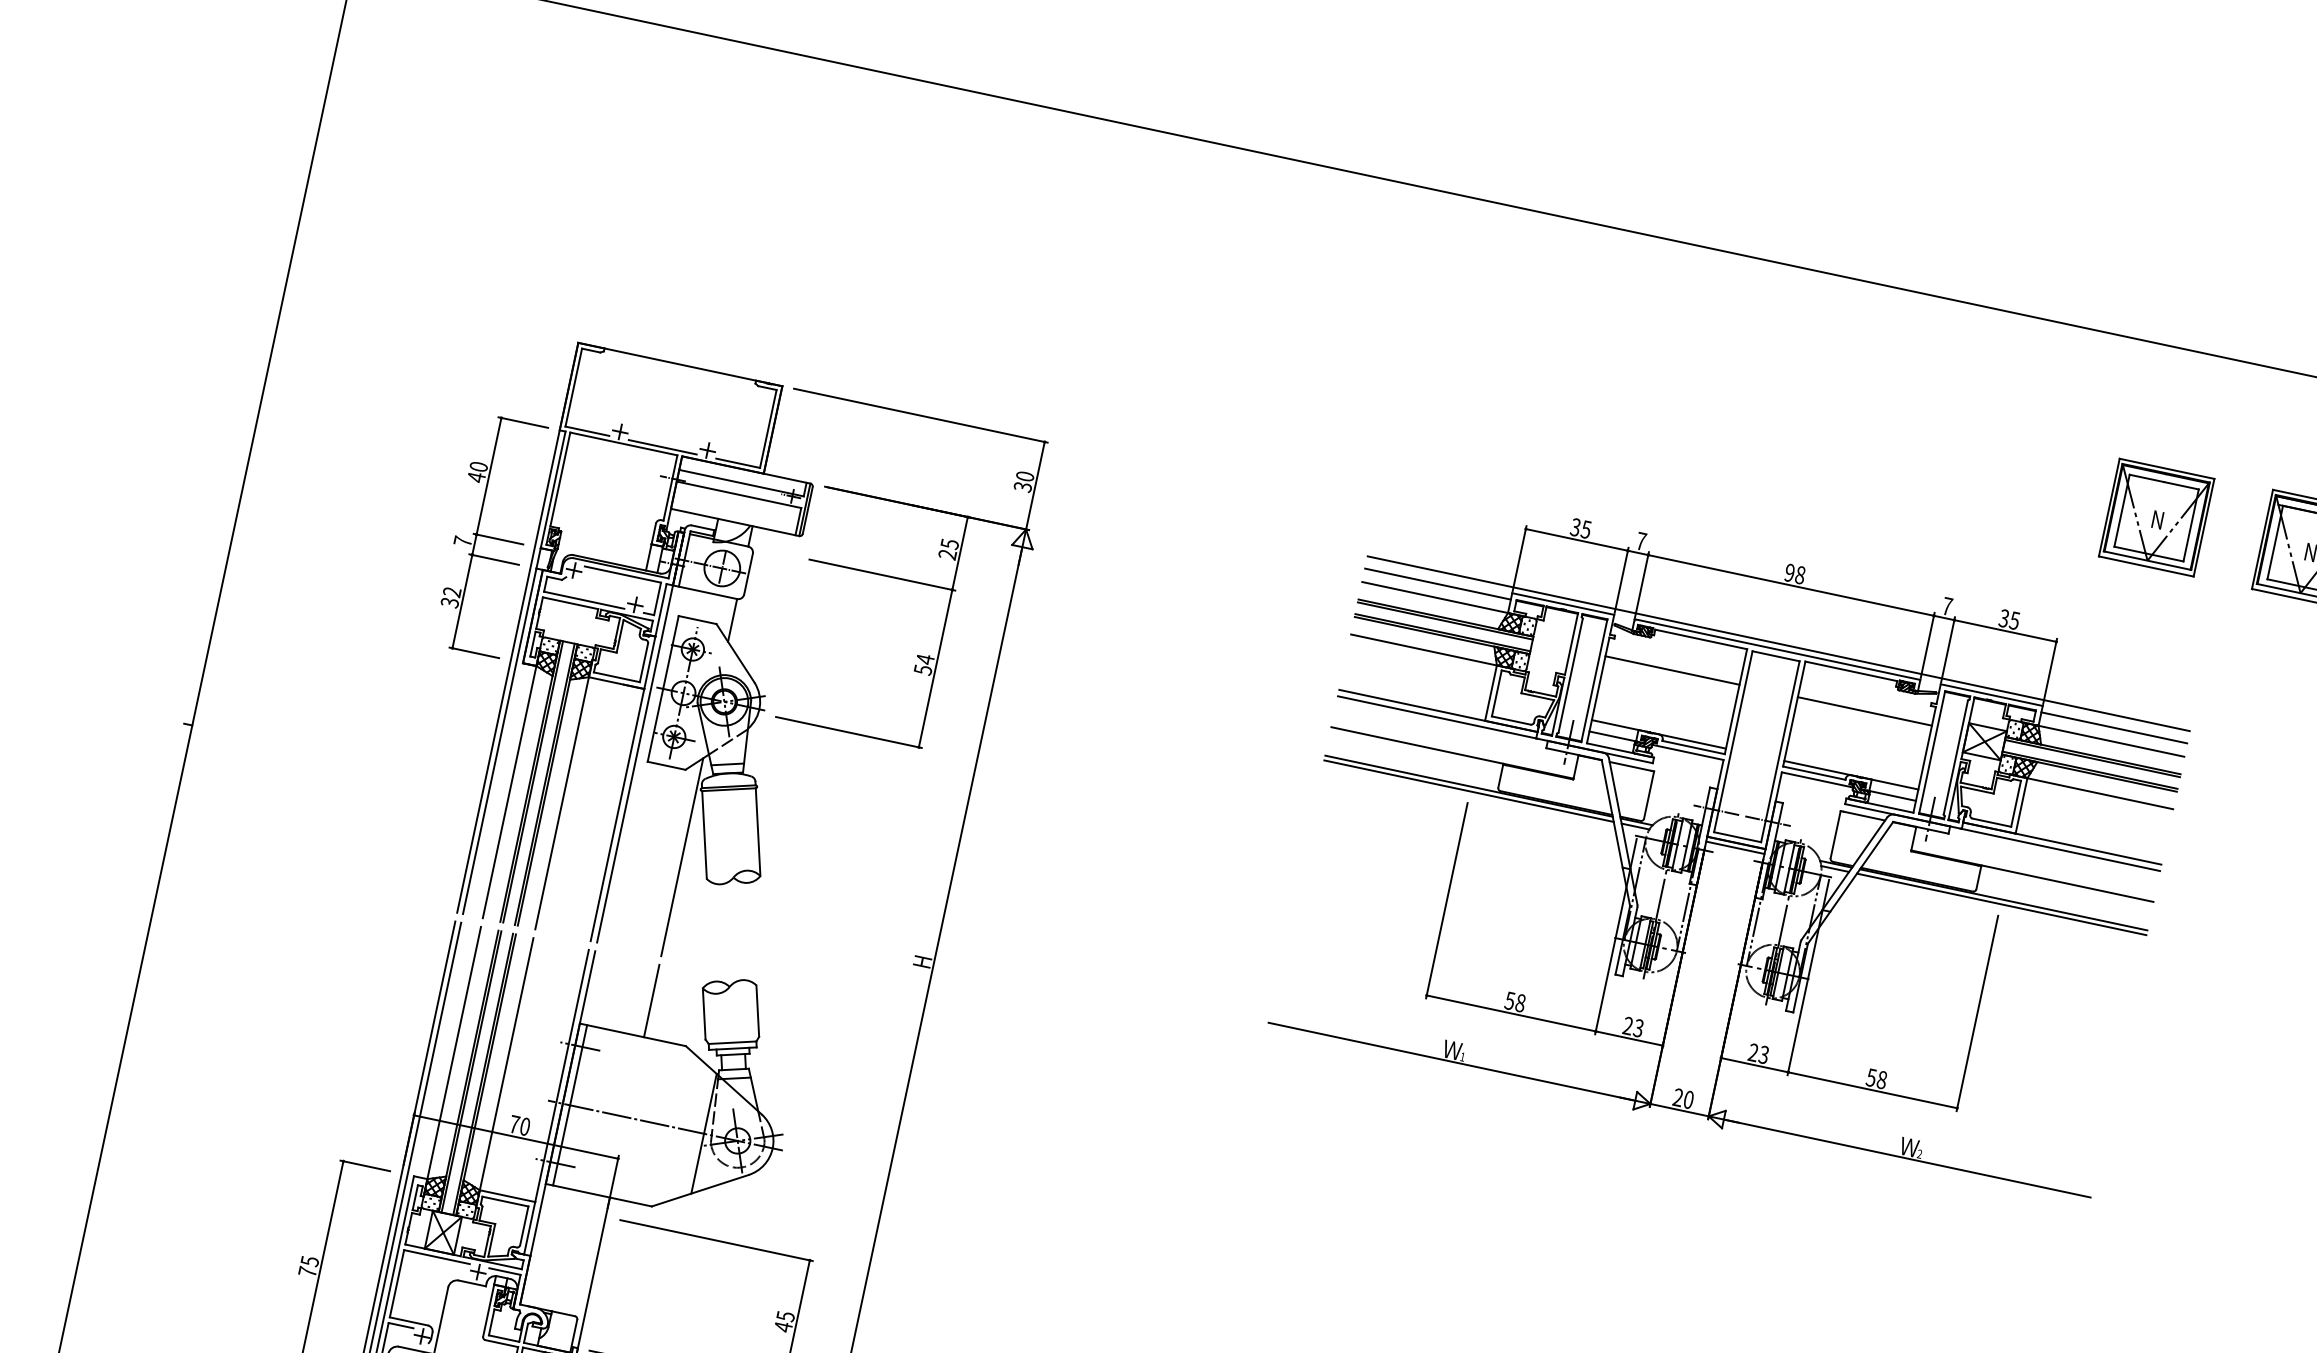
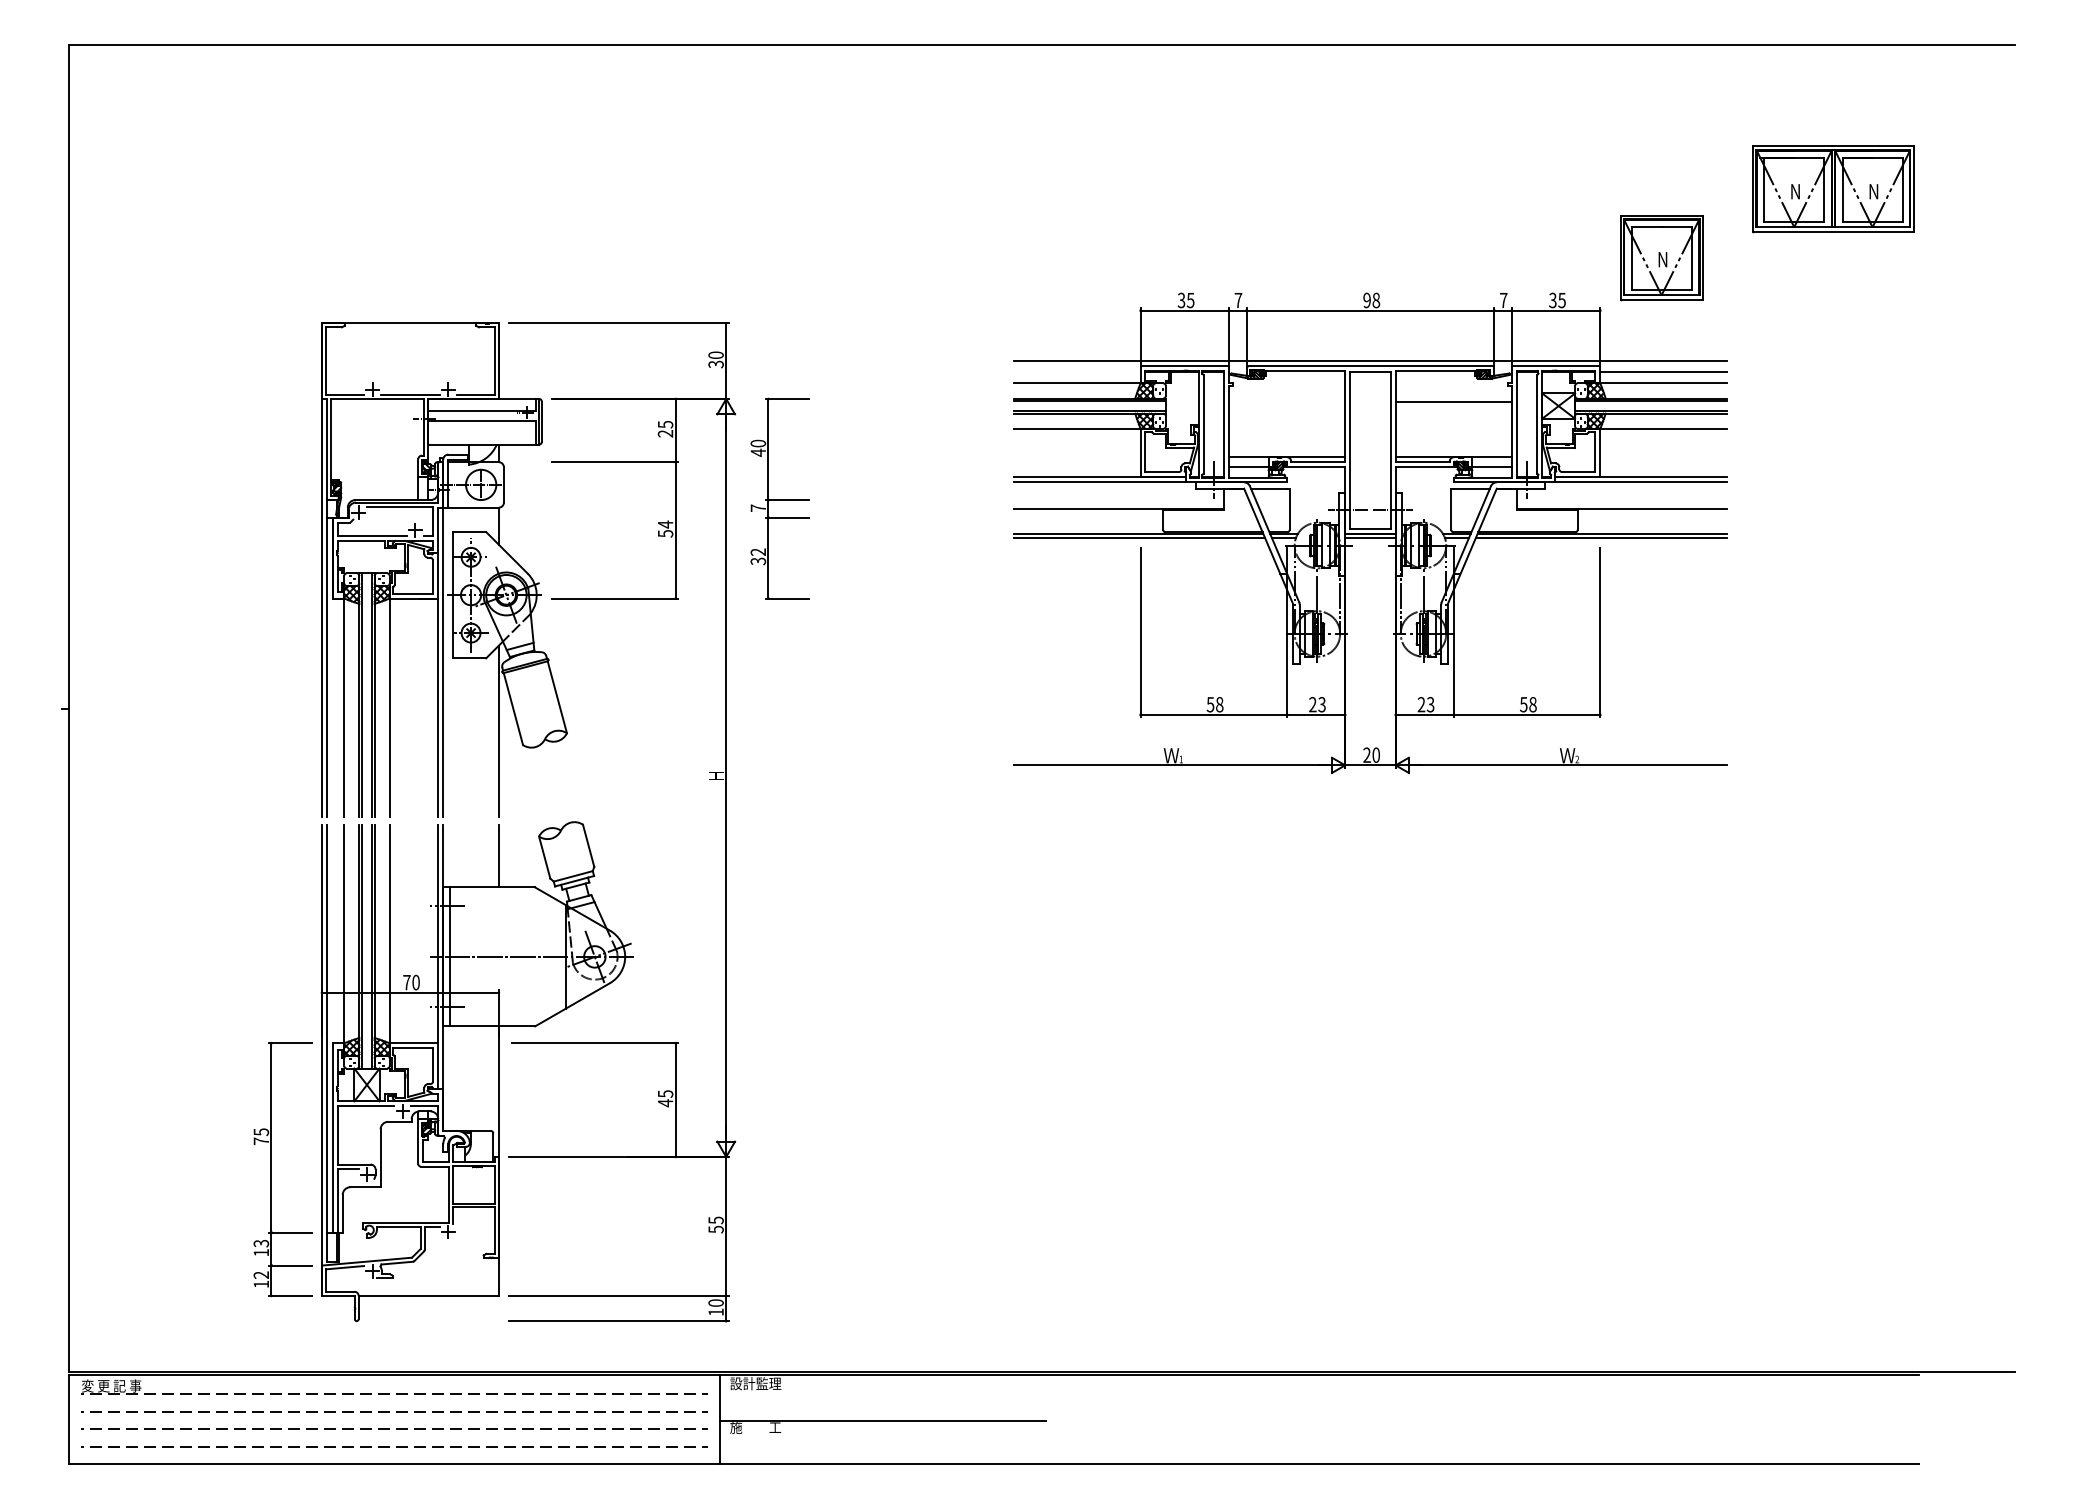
part: (2156, 518) -> (1661, 258), moved
part: (489, 535) -> (779, 498), moved
line: (1438, 583) -> (1077, 371), removed
line: (1671, 670) -> (1286, 402), removed

